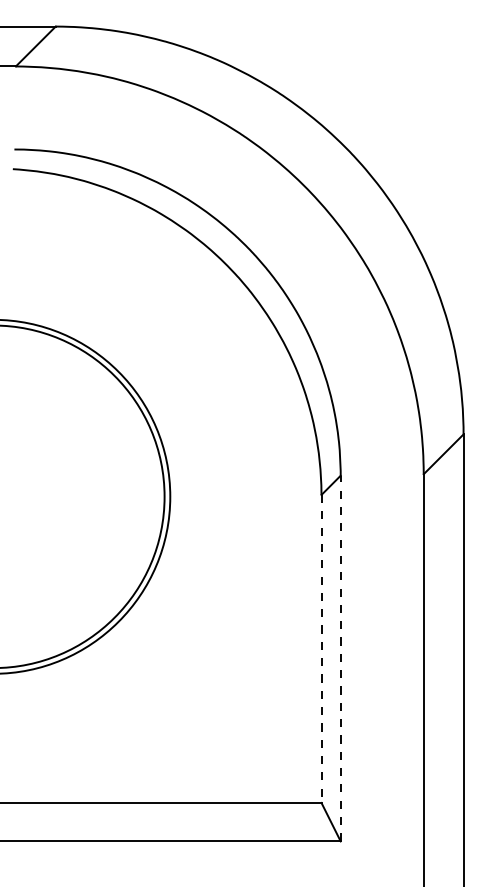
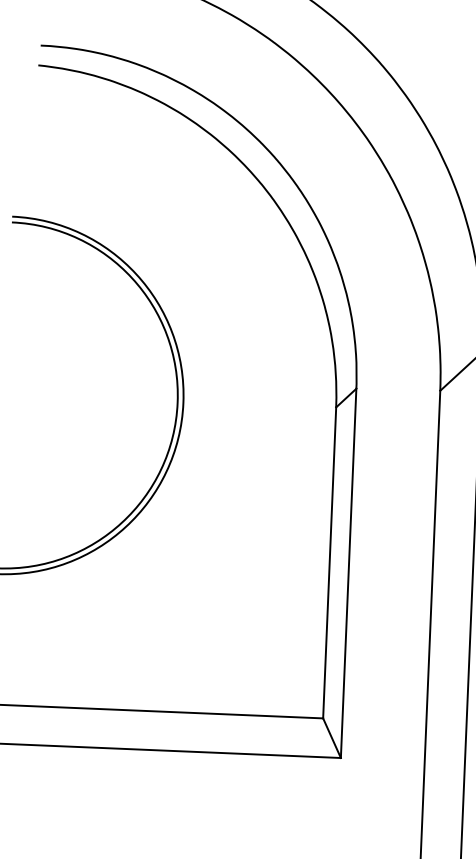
line: (321, 649) -> (329, 563), dashed -> solid
line: (340, 658) -> (348, 573), dashed -> solid

